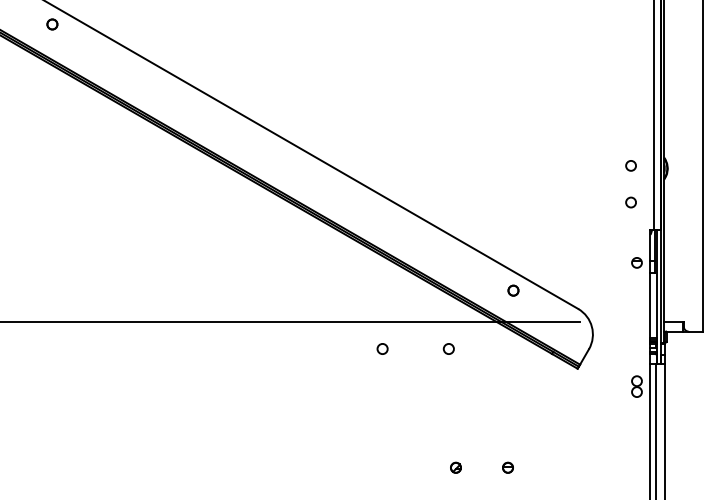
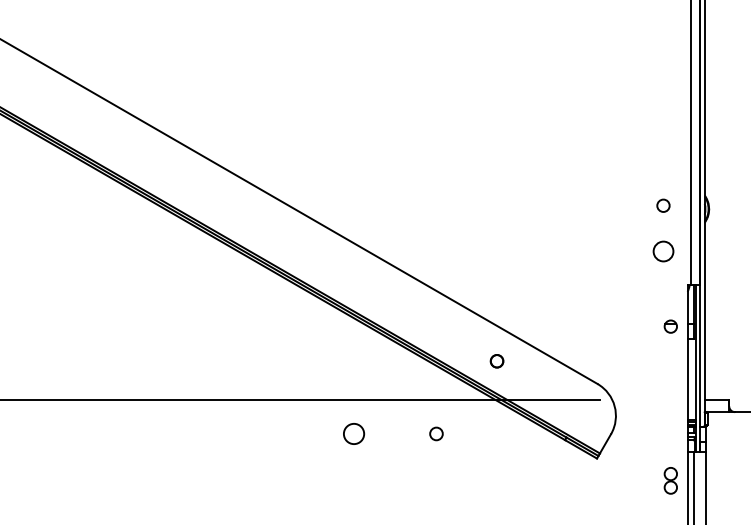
circle: (630, 202) -> (662, 251), size x1.6
circle: (513, 290) -> (497, 361), moved
circle: (382, 348) -> (353, 433), size x1.6

